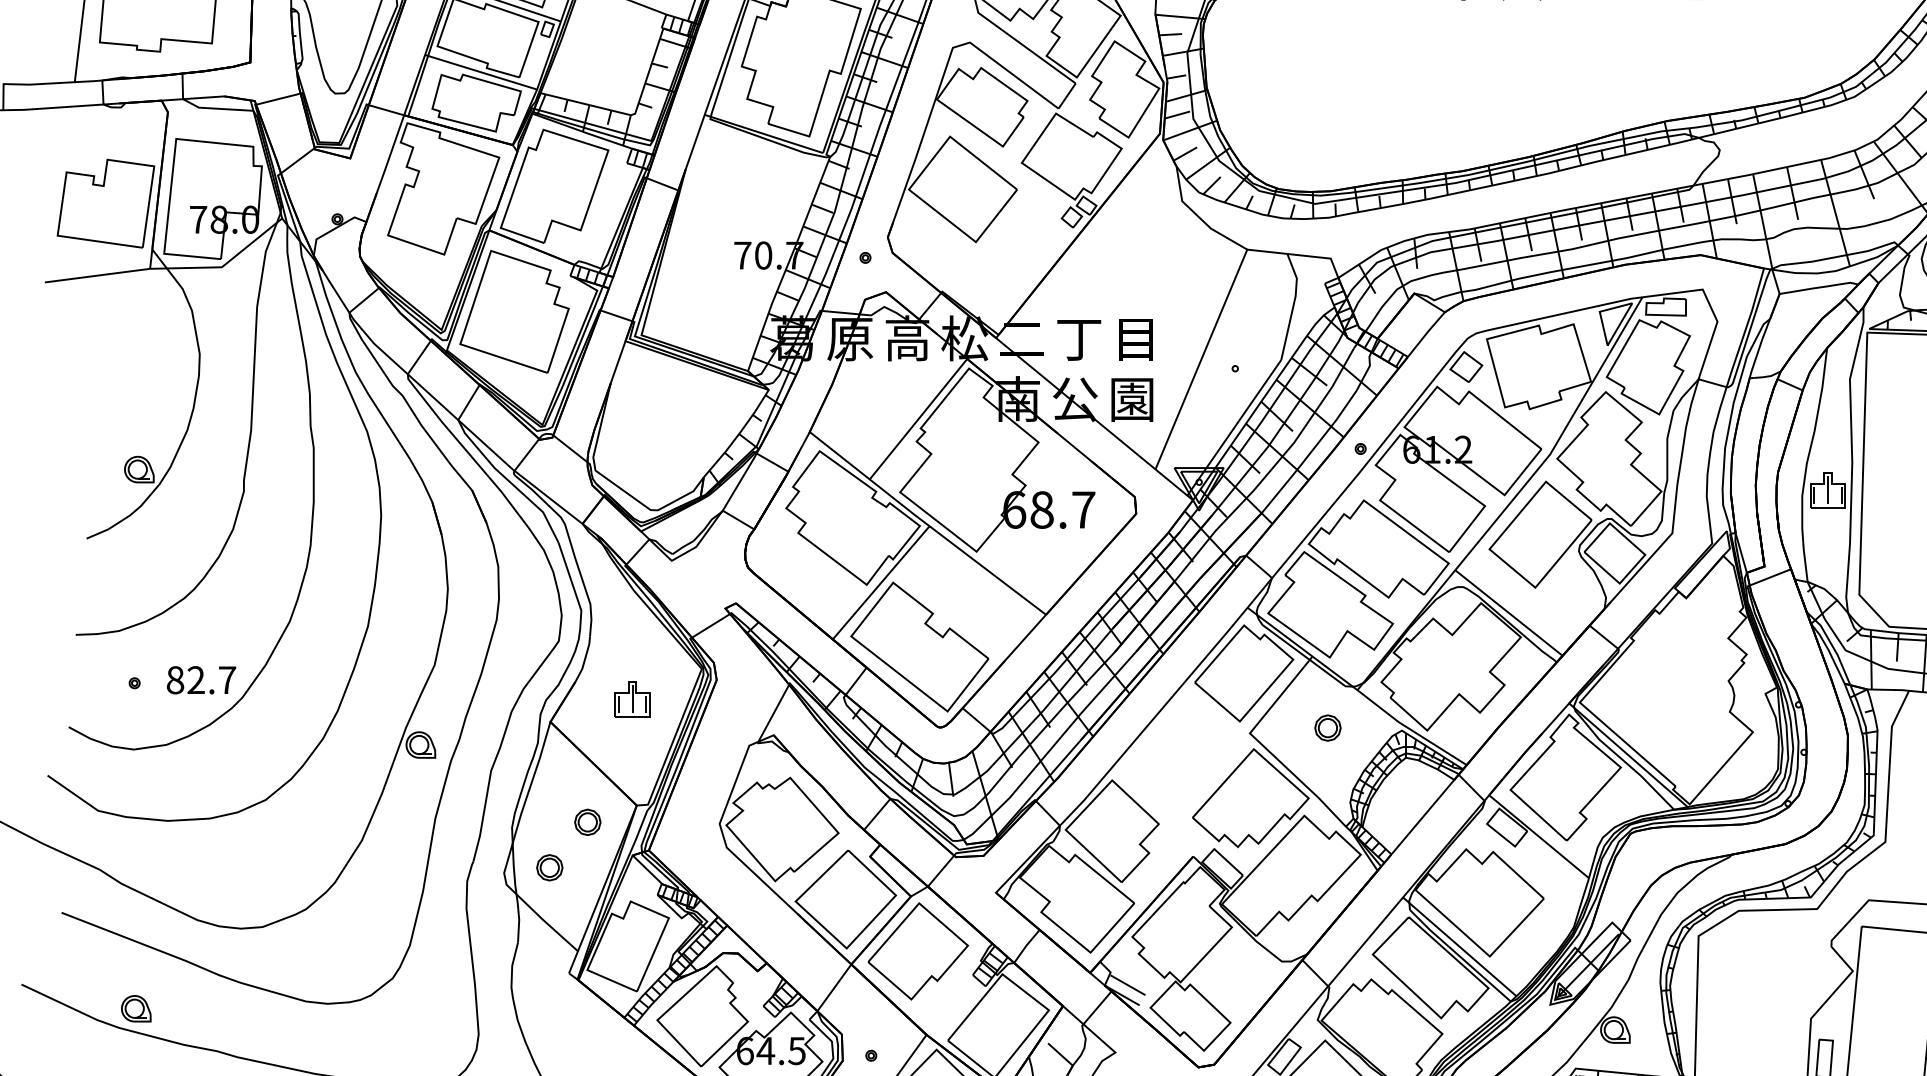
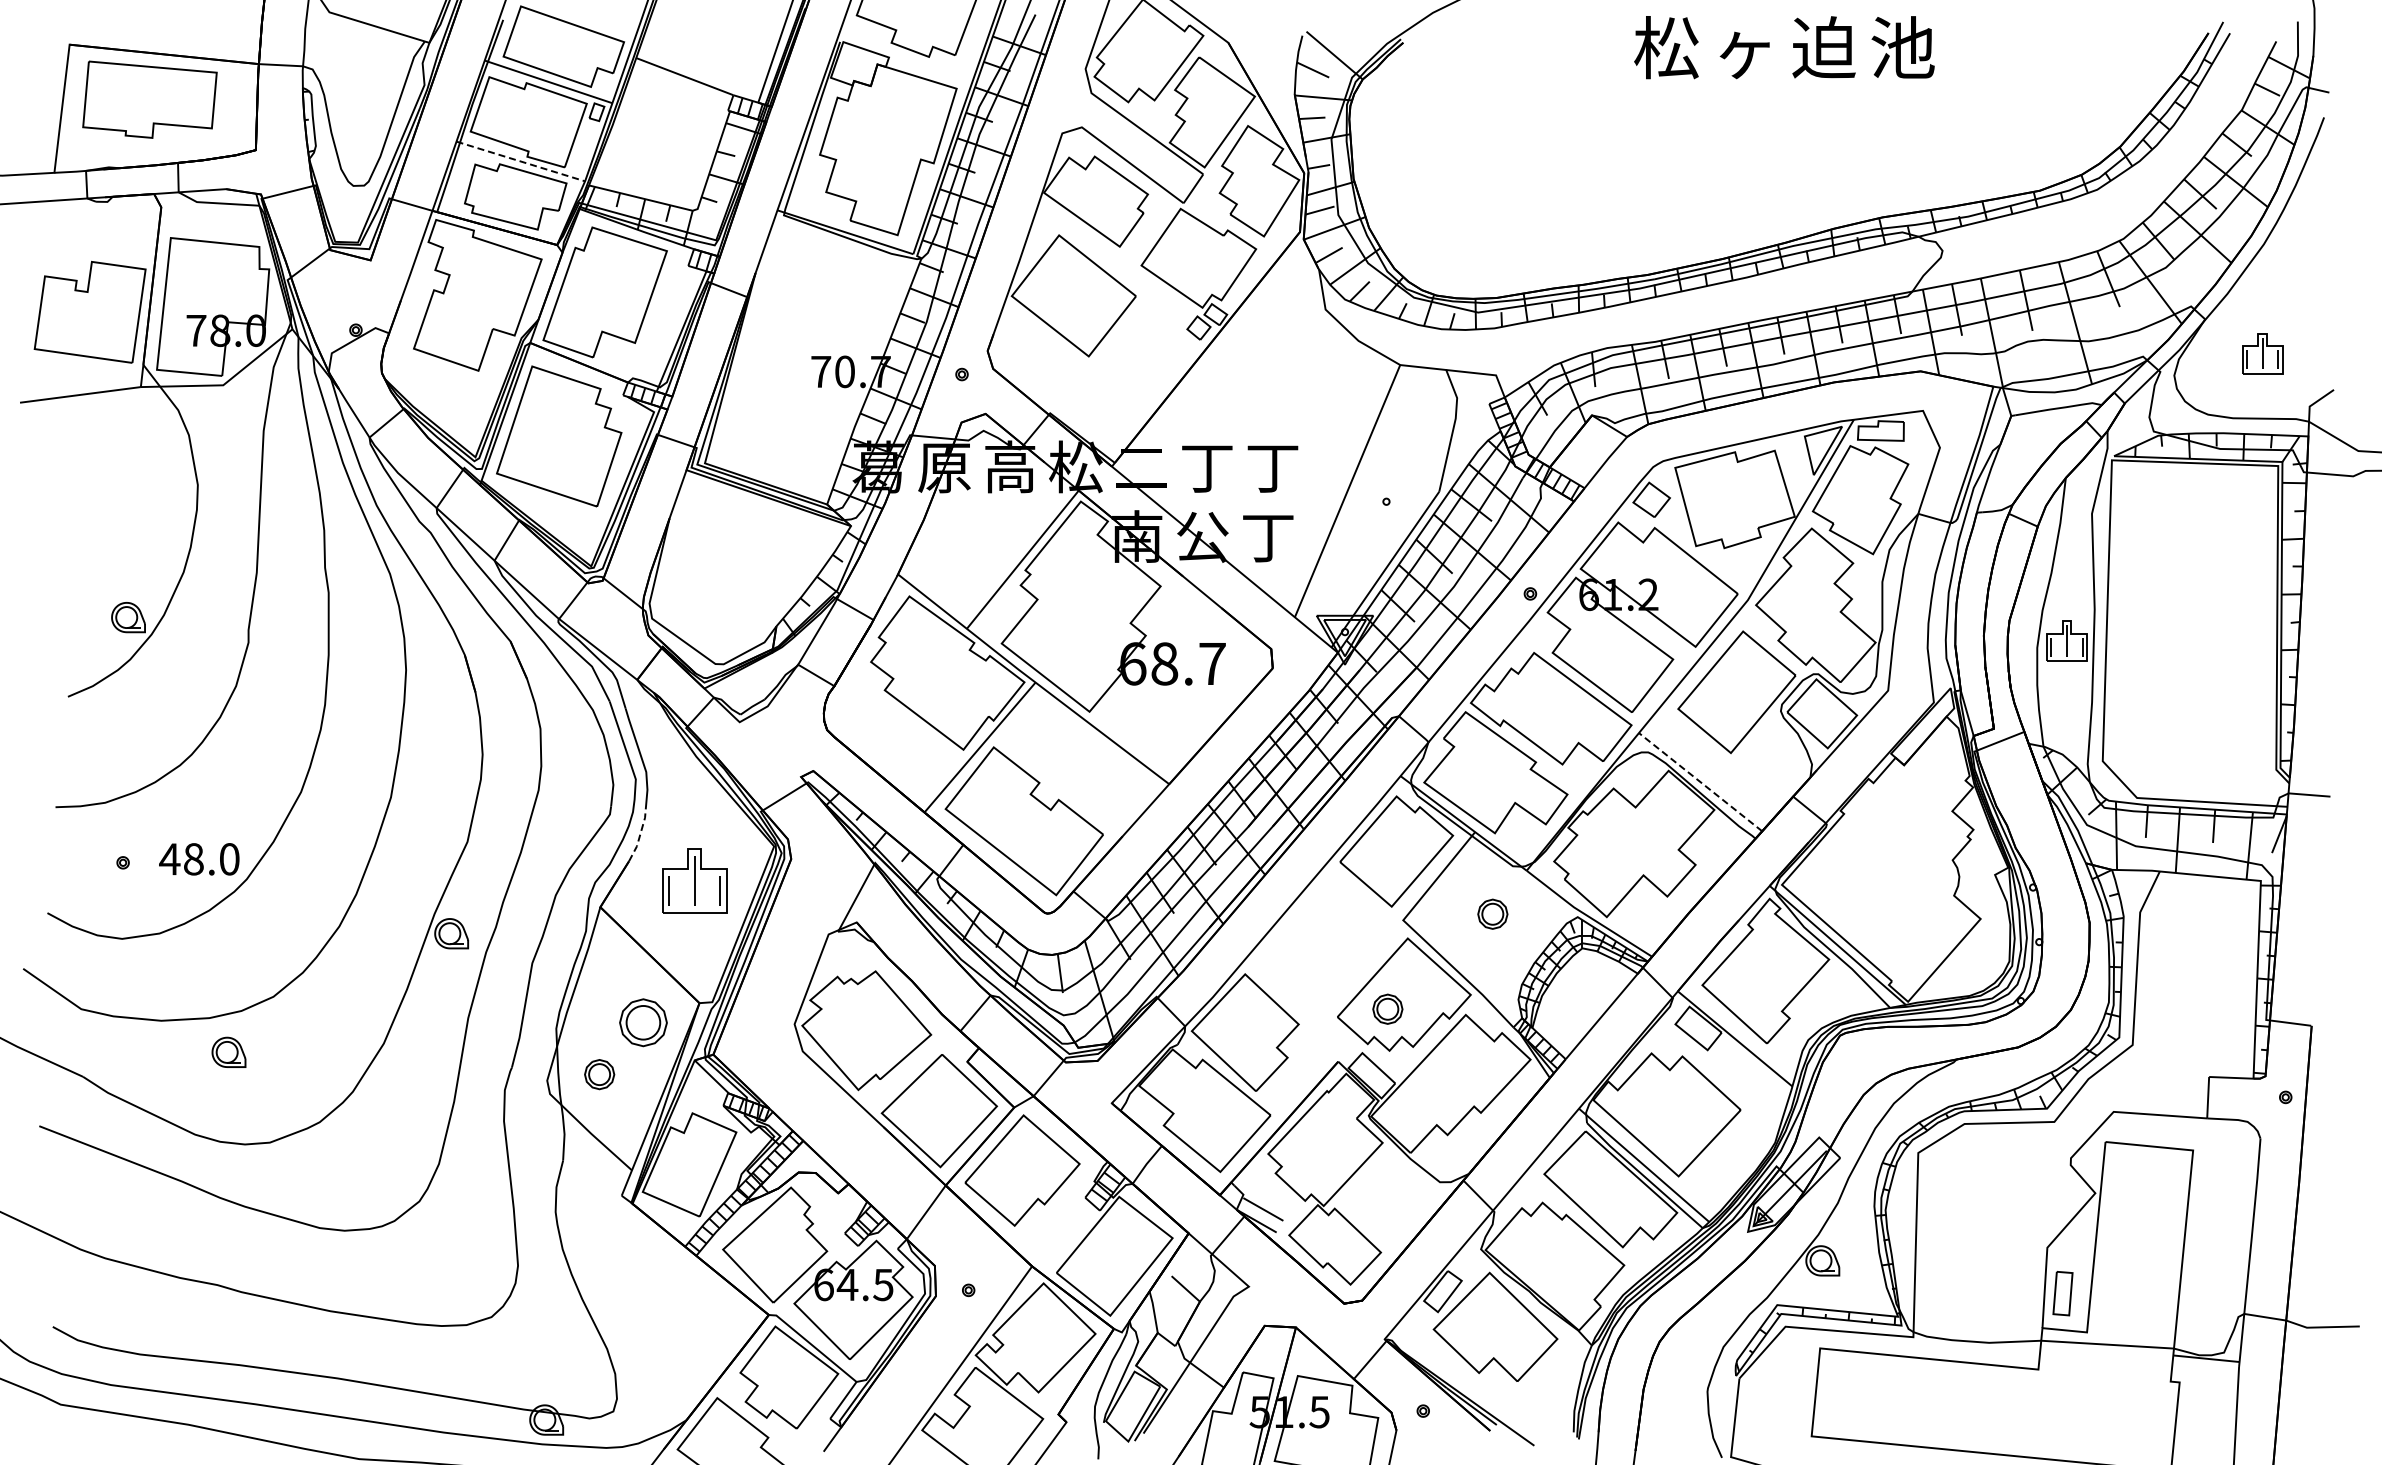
line: (481, 72) -> (521, 161), solid -> dashed
text: (1135, 339) -> (1272, 468), 目 -> 丁
text: (1132, 399) -> (1268, 537), 園 -> 丁
line: (1508, 613) -> (1700, 782), solid -> dashed
line: (584, 659) -> (639, 835), solid -> dashed
text: (201, 680) -> (199, 859), 82.7 -> 48.0
part: (632, 698) -> (694, 880), size x1.6
part: (1236, 810) -> (1387, 1008), added
part: (587, 821) -> (642, 1021), size x1.6
part: (135, 1007) -> (228, 1051), moved

